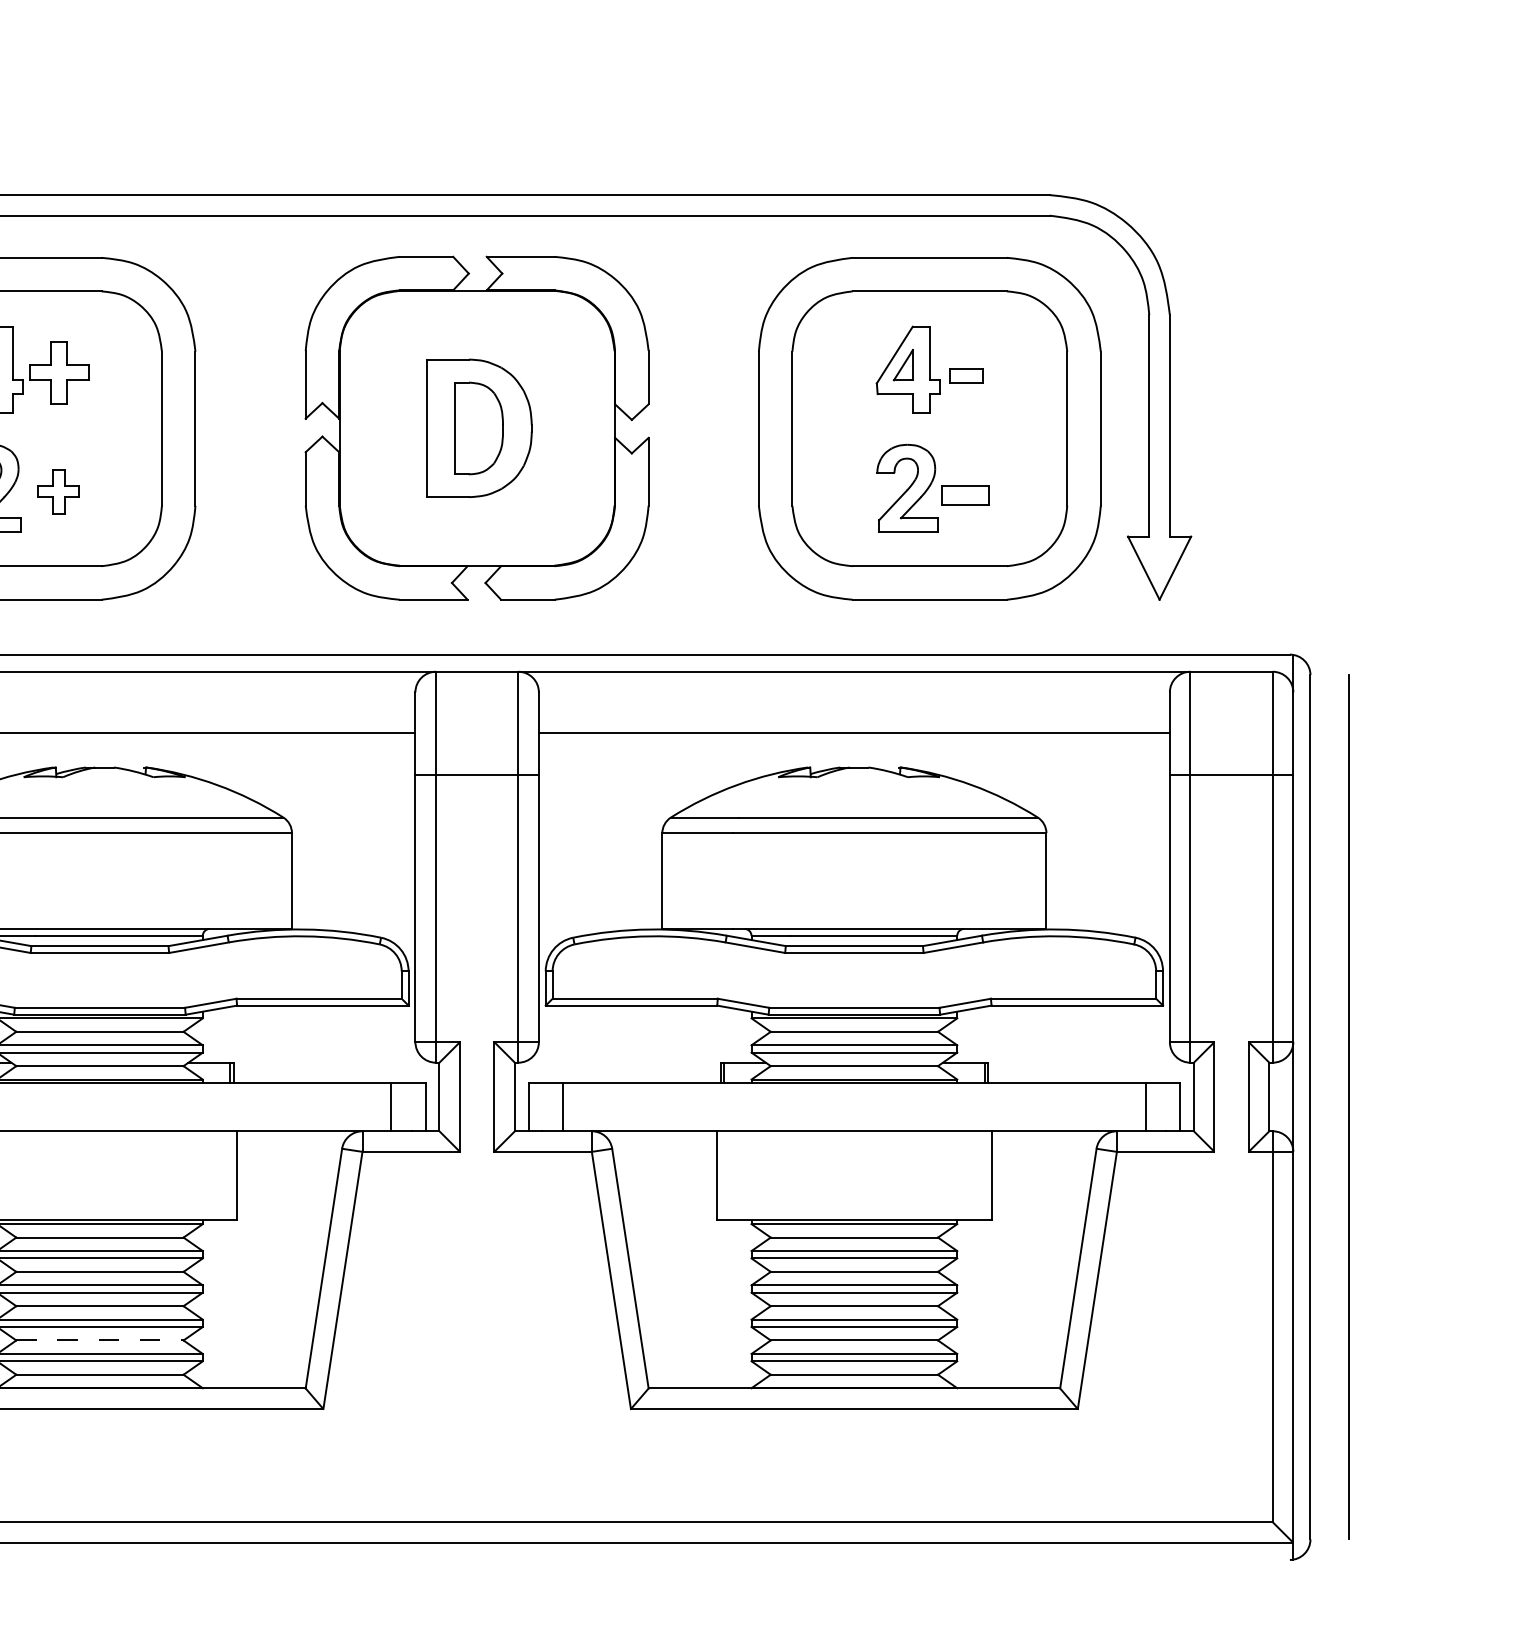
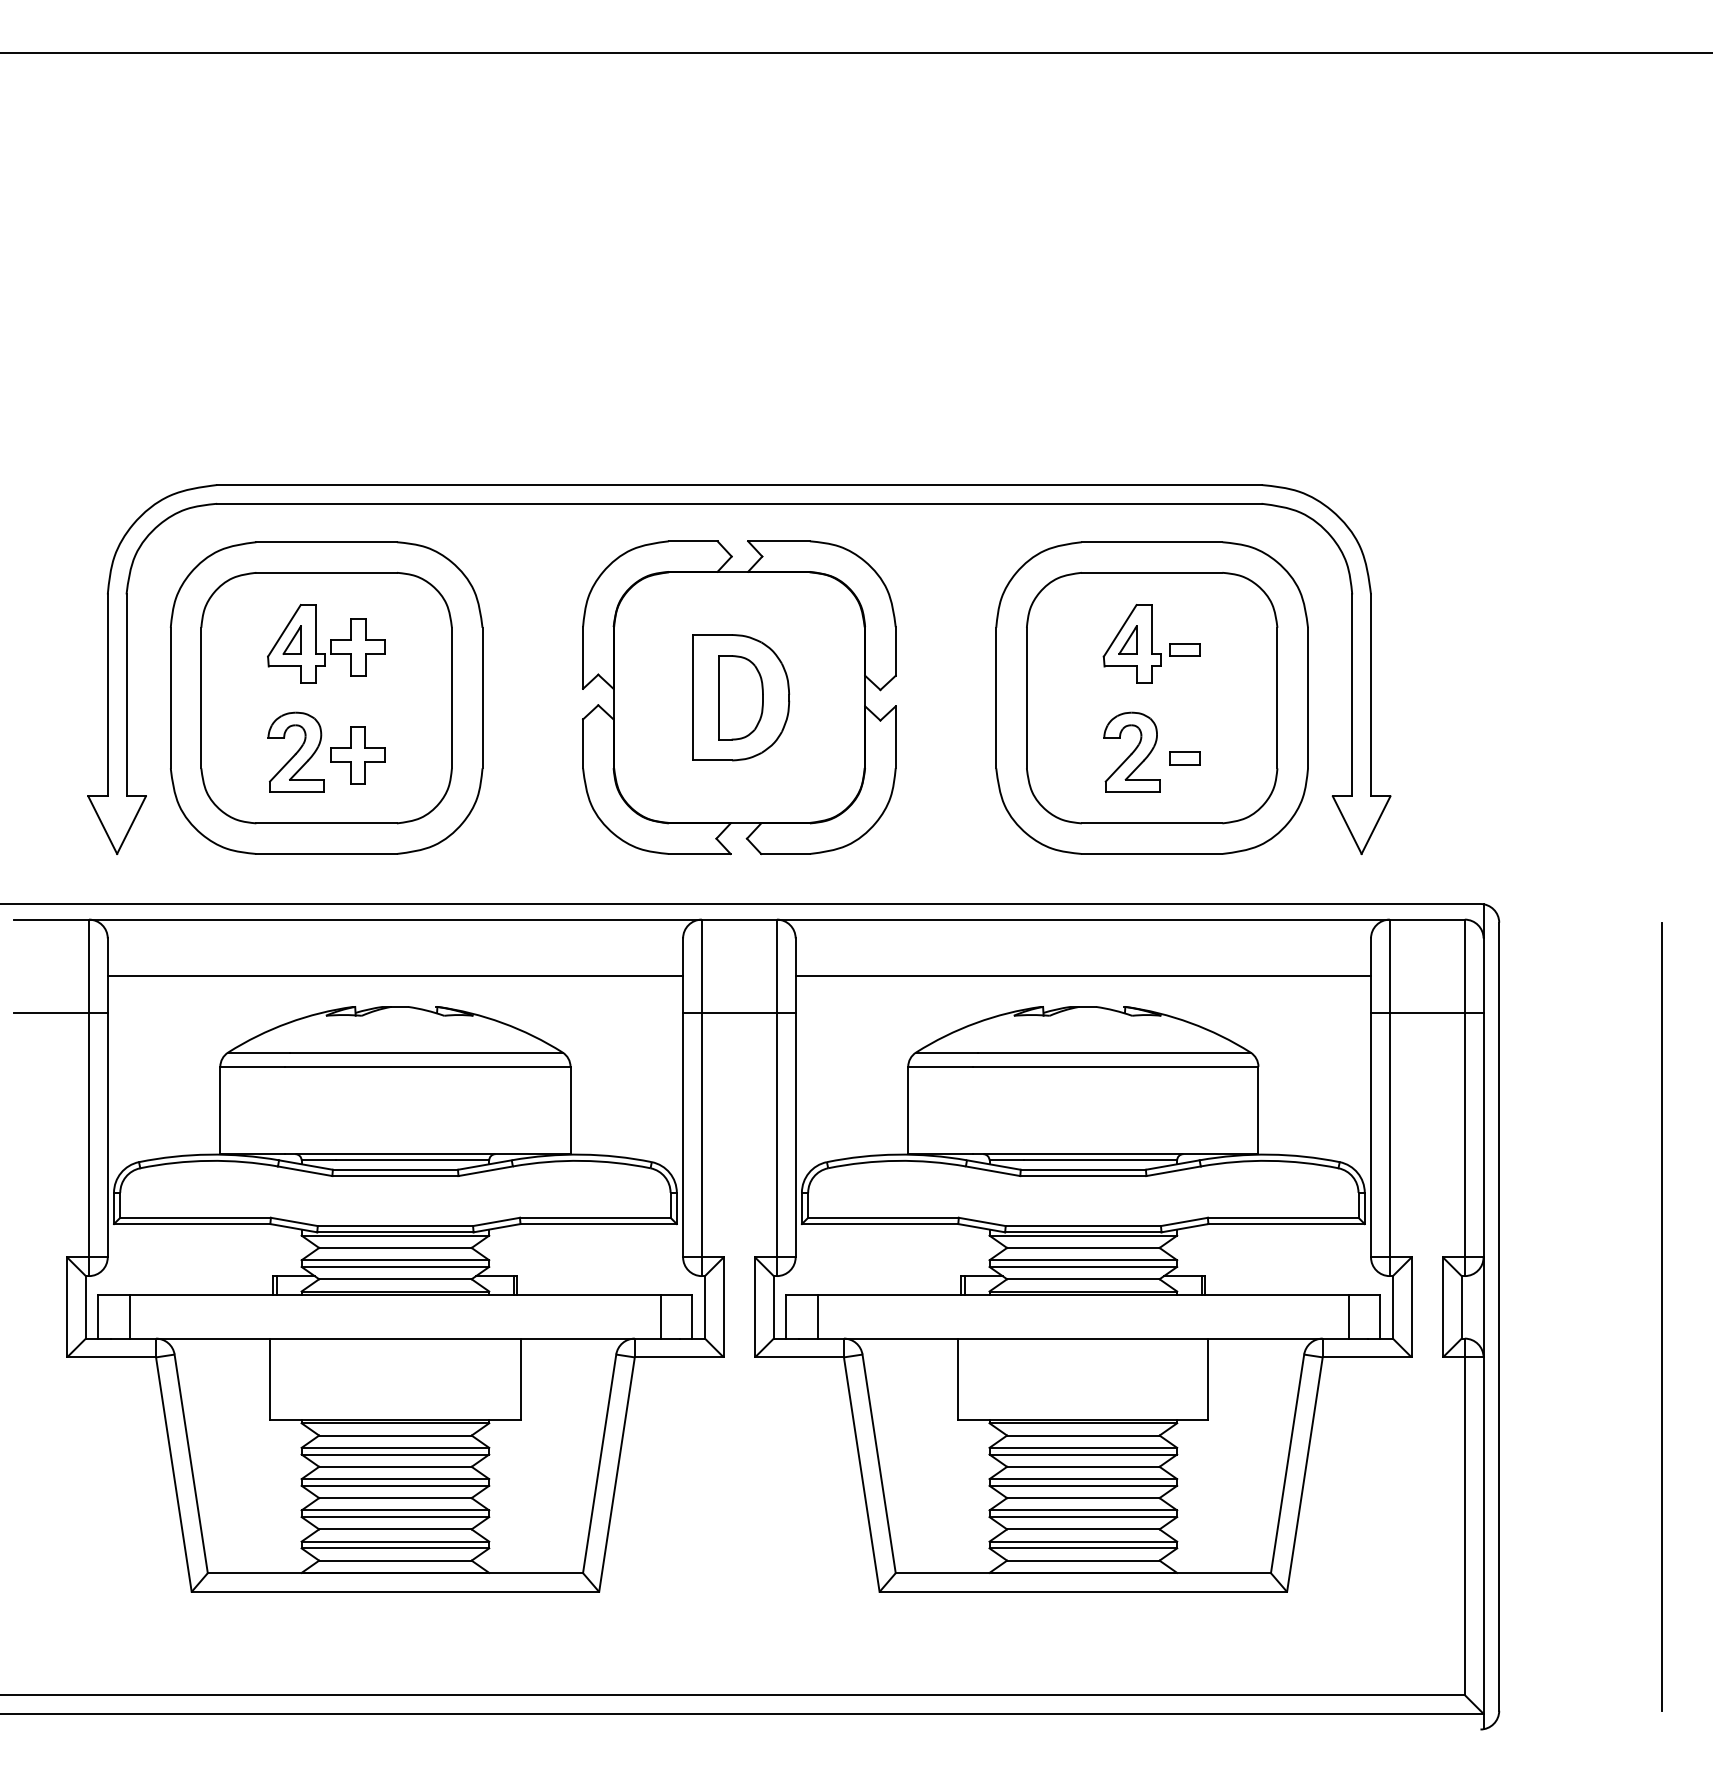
part: (58, 491) -> (357, 755), size x1.43
part: (965, 495) -> (1184, 758), size x0.71
line: (1349, 1107) -> (1661, 1316), moved
line: (100, 1340) -> (395, 1529), dashed -> solid

